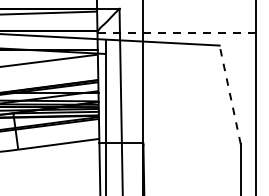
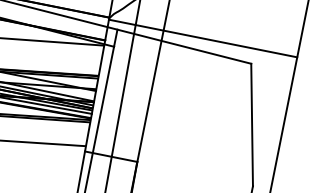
line: (176, 32) -> (203, 37), dashed -> solid
line: (230, 94) -> (252, 124), dashed -> solid

